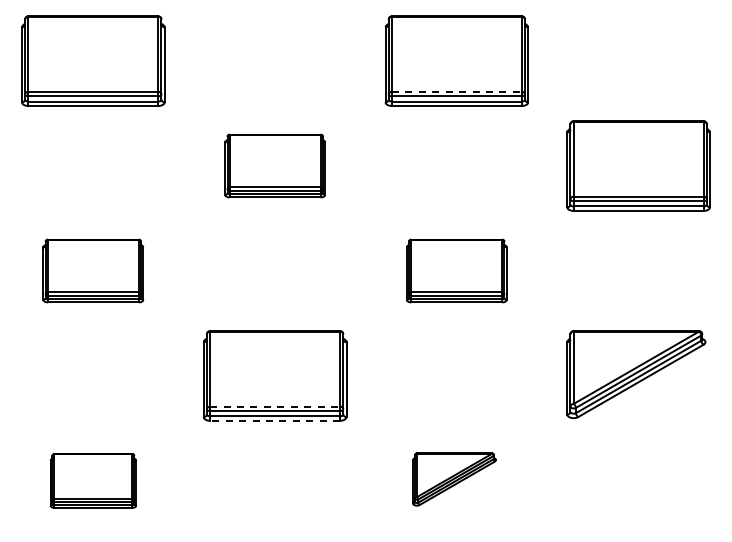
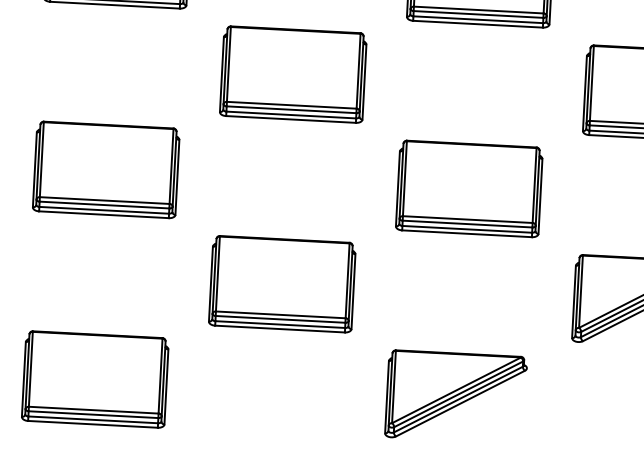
line: (456, 91) -> (478, 9), dashed -> solid
part: (275, 165) -> (293, 74), size x1.43
part: (93, 270) -> (106, 169), size x1.43
part: (456, 270) -> (469, 188), size x1.43
line: (275, 406) -> (281, 314), dashed -> solid
line: (275, 420) -> (280, 328), dashed -> solid
part: (454, 479) -> (456, 397), size x1.67
part: (93, 480) -> (95, 379), size x1.67

